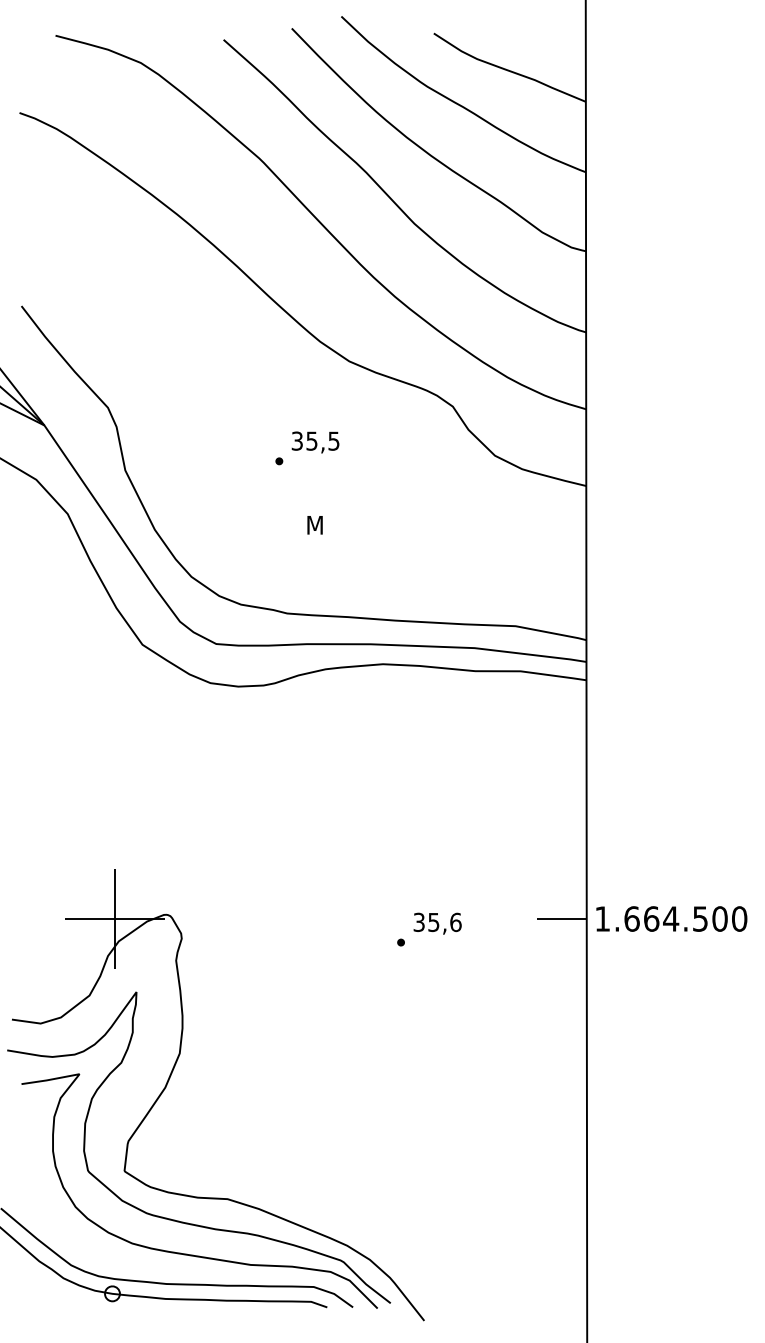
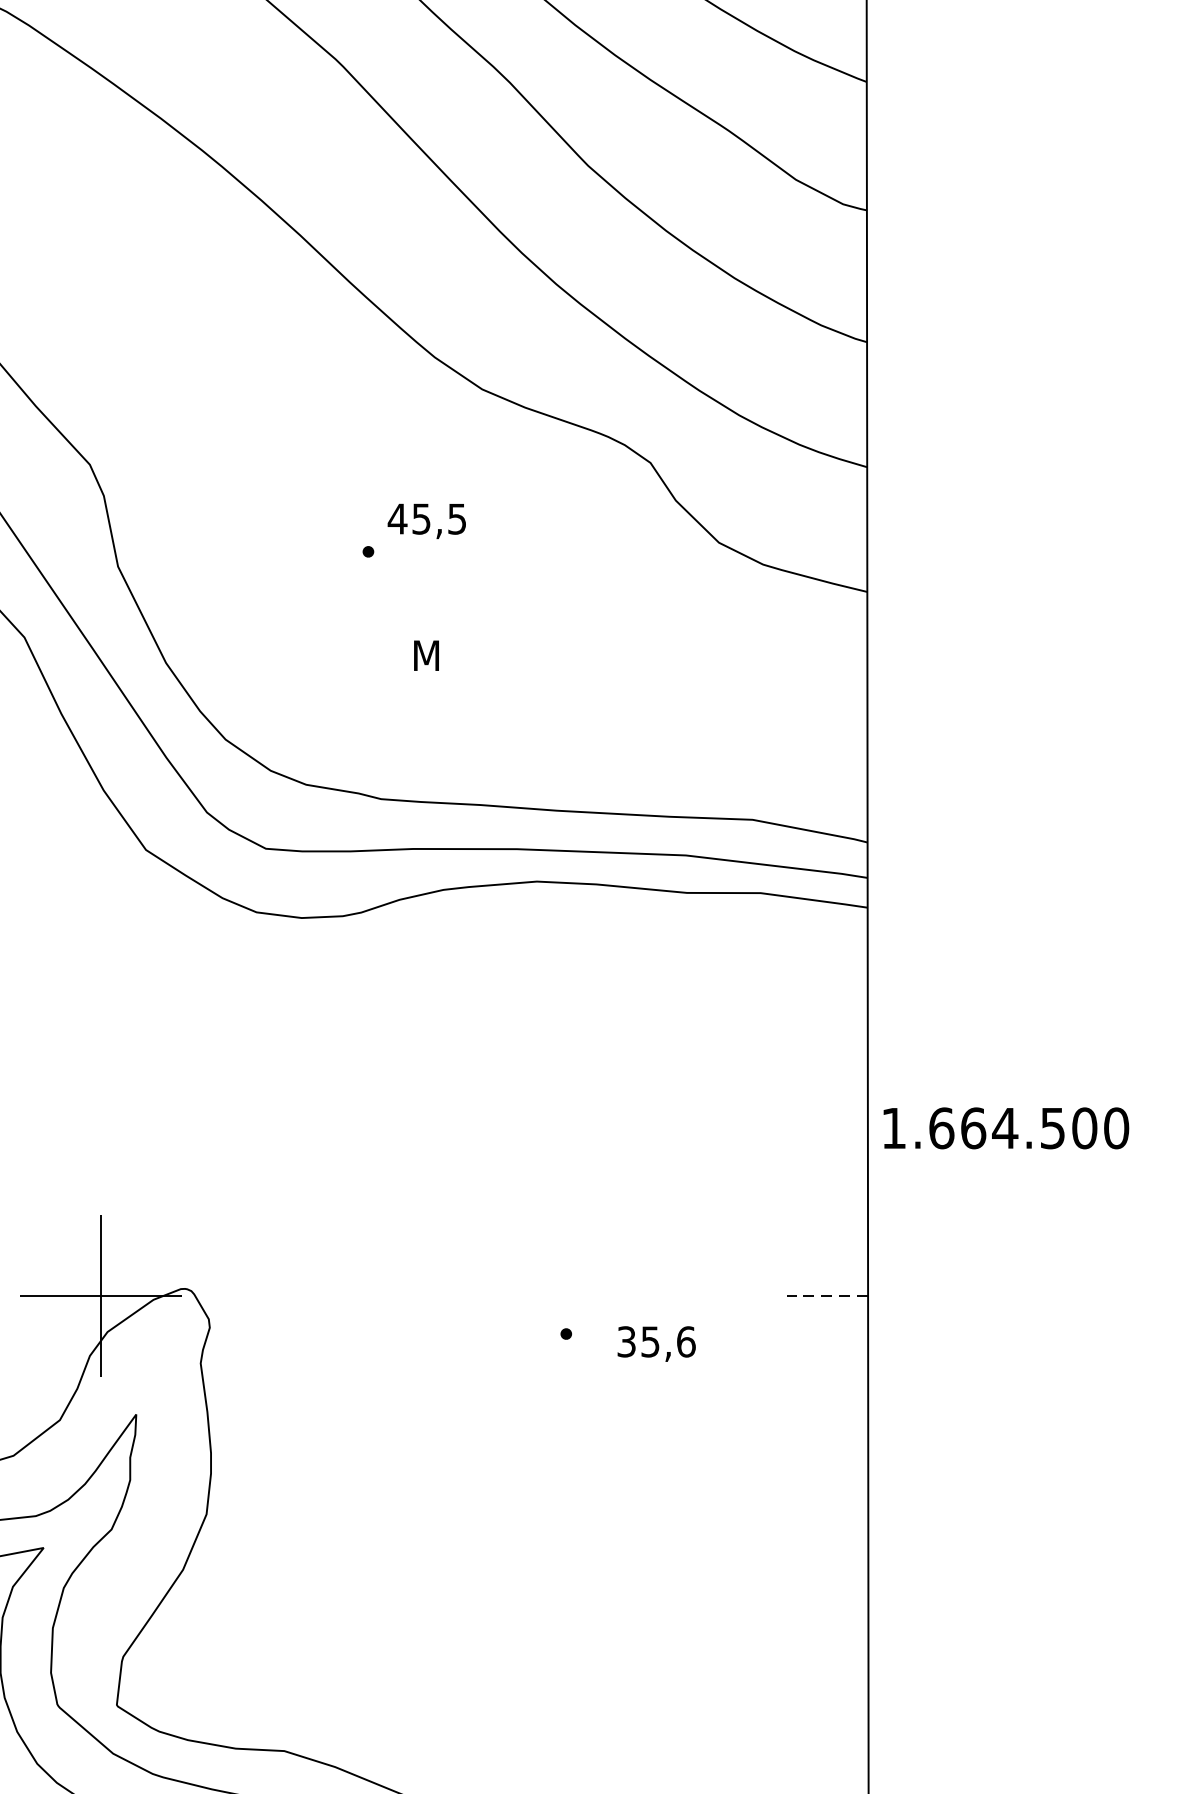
text: (297, 440) -> (397, 517), 35,5 -> 45,5
text: (671, 918) -> (1005, 1127), moved
line: (561, 919) -> (827, 1296), solid -> dashed
text: (437, 923) -> (656, 1343), moved

